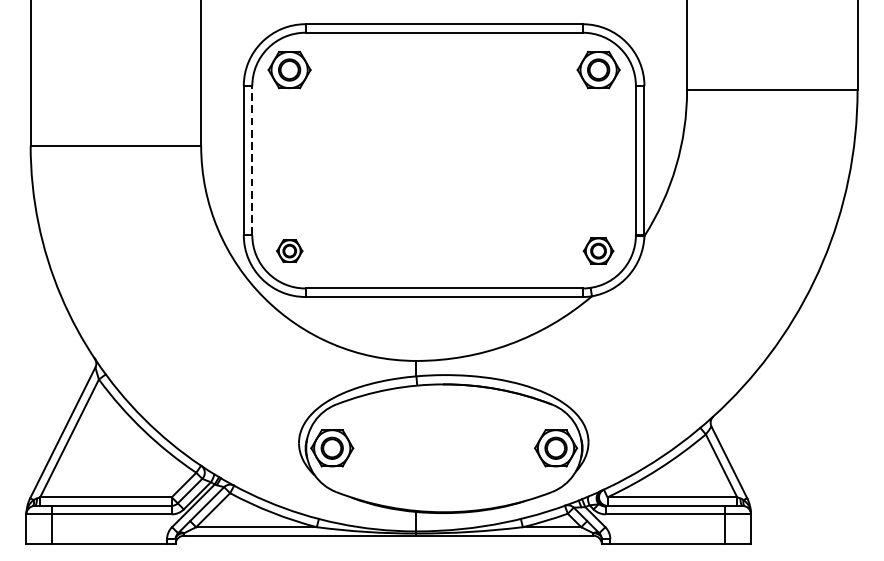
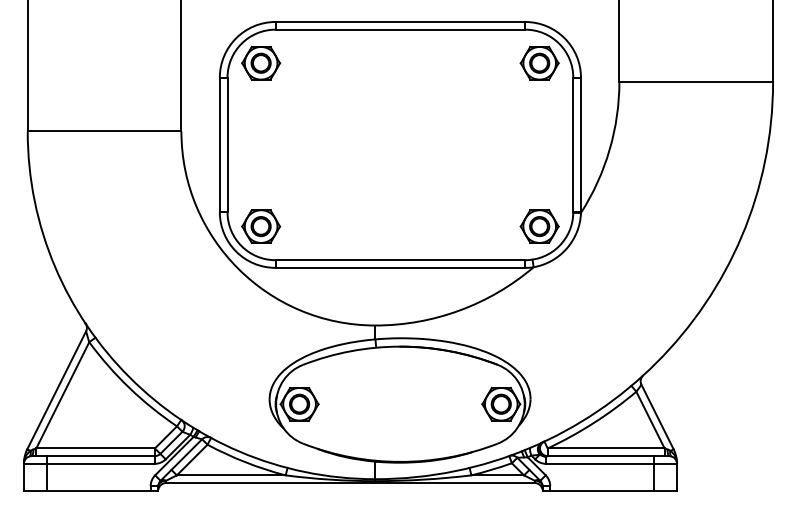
line: (252, 160) -> (227, 144), dashed -> solid
part: (290, 251) -> (261, 226), size x1.67
part: (598, 251) -> (539, 226), size x1.43

